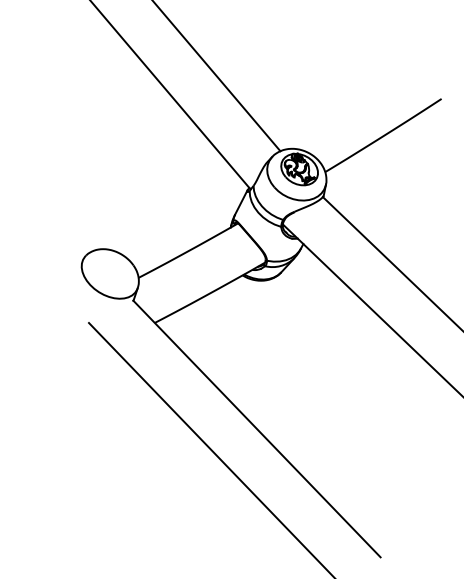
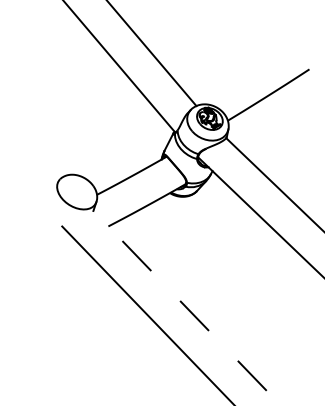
line: (257, 428) -> (180, 300), solid -> dashed

